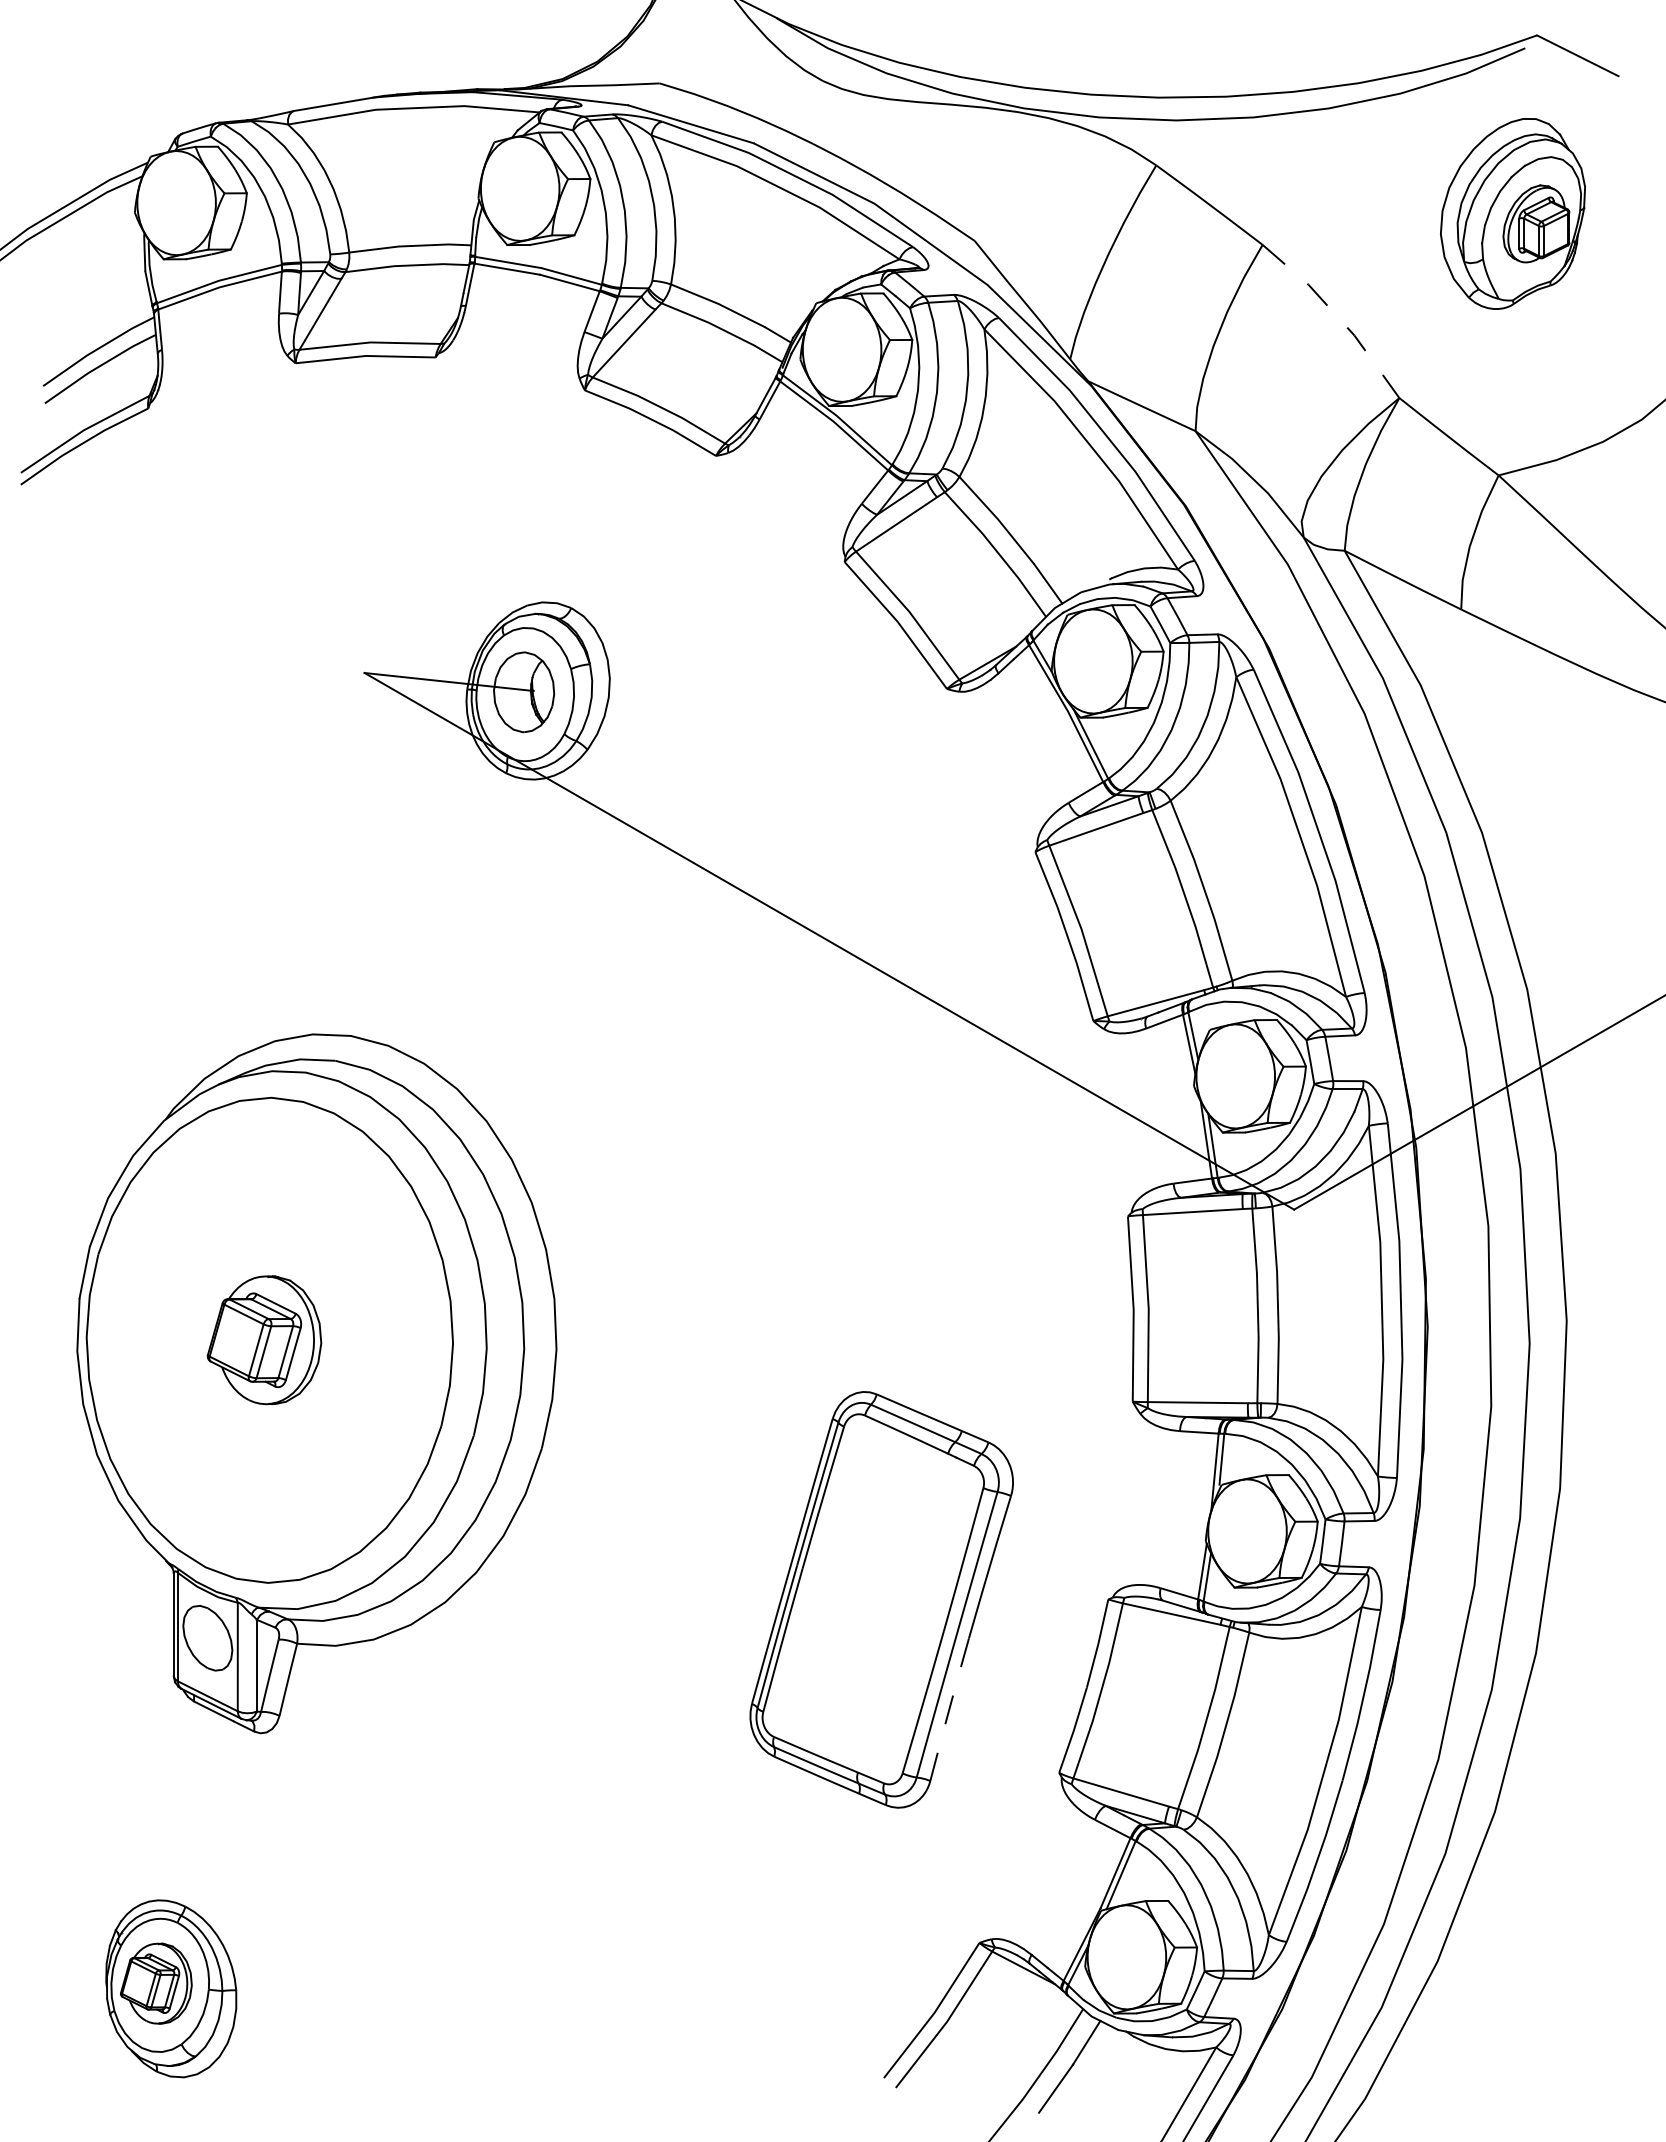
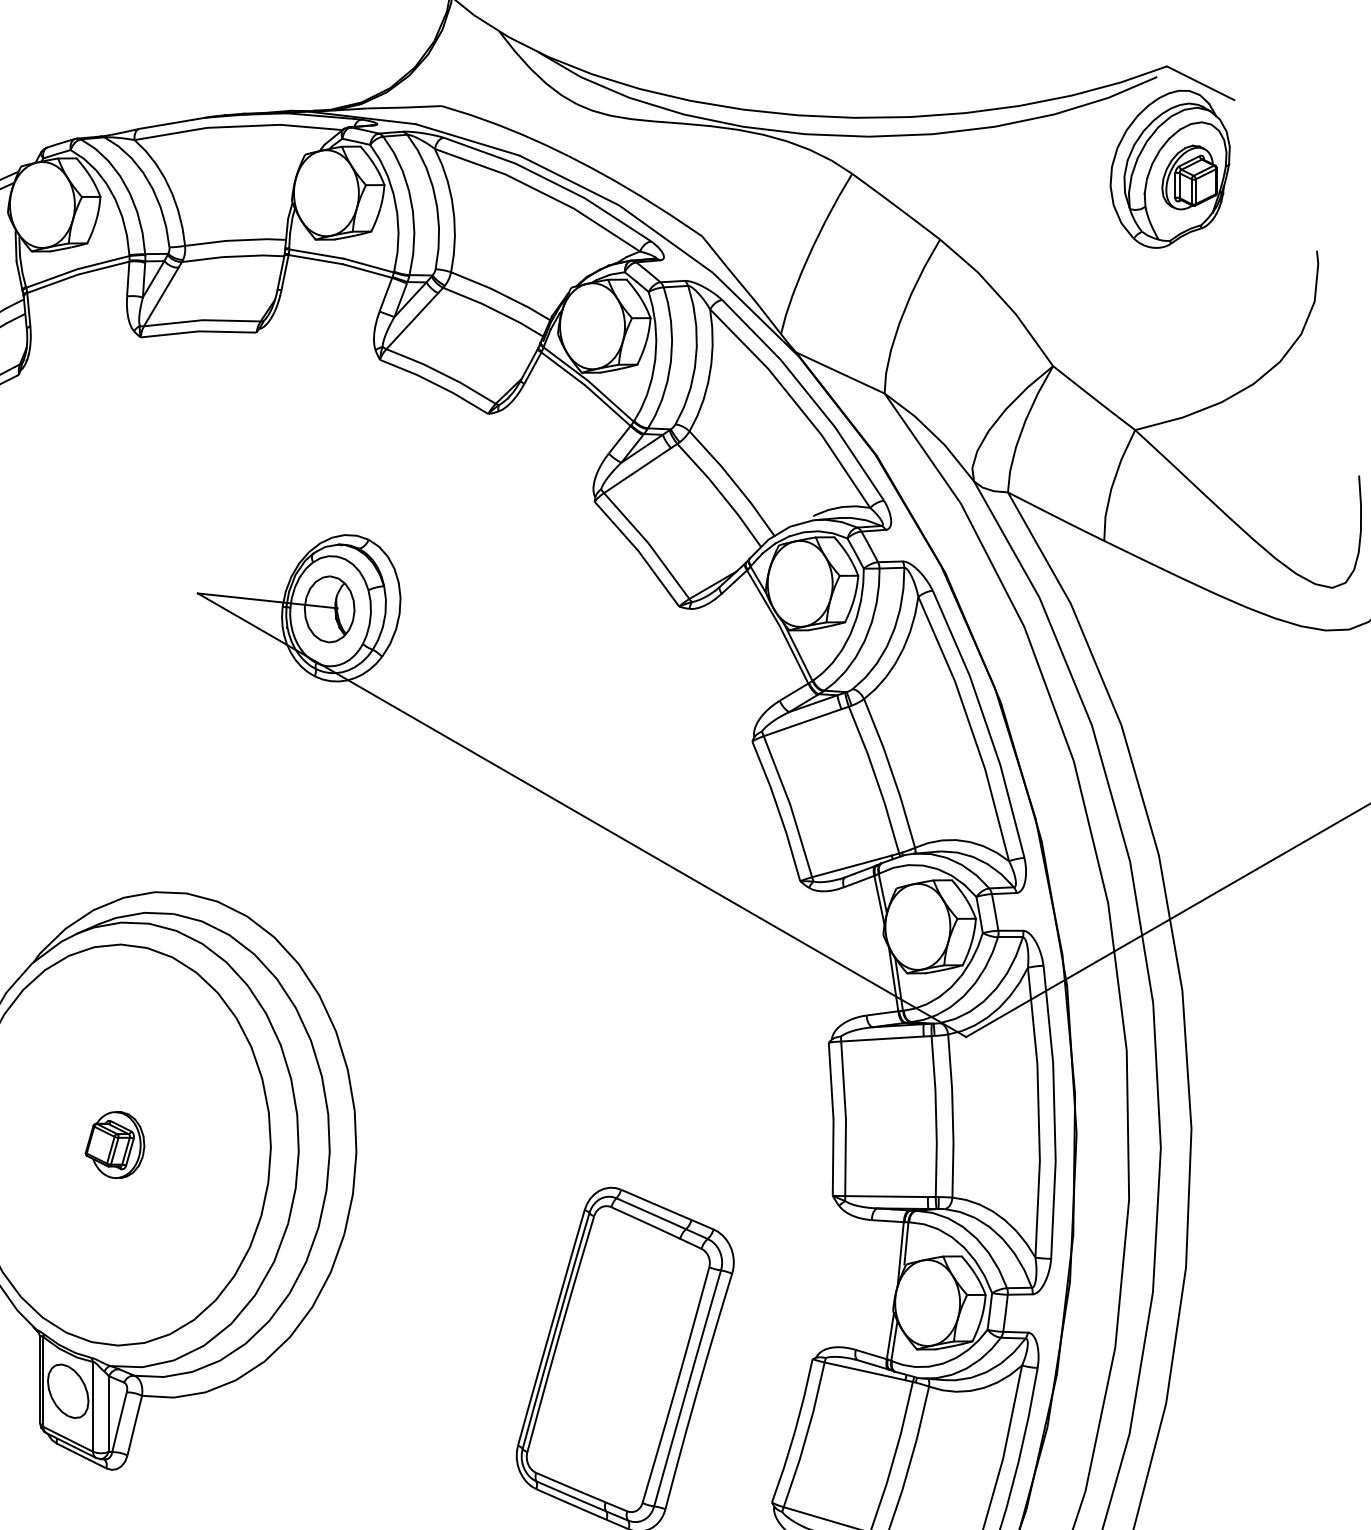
part: (1512, 213) -> (1169, 168), moved
line: (1337, 316) -> (1002, 298), dashed -> solid
part: (264, 1340) -> (115, 1145), size x0.62
line: (949, 1709) -> (681, 1450), dashed -> solid

